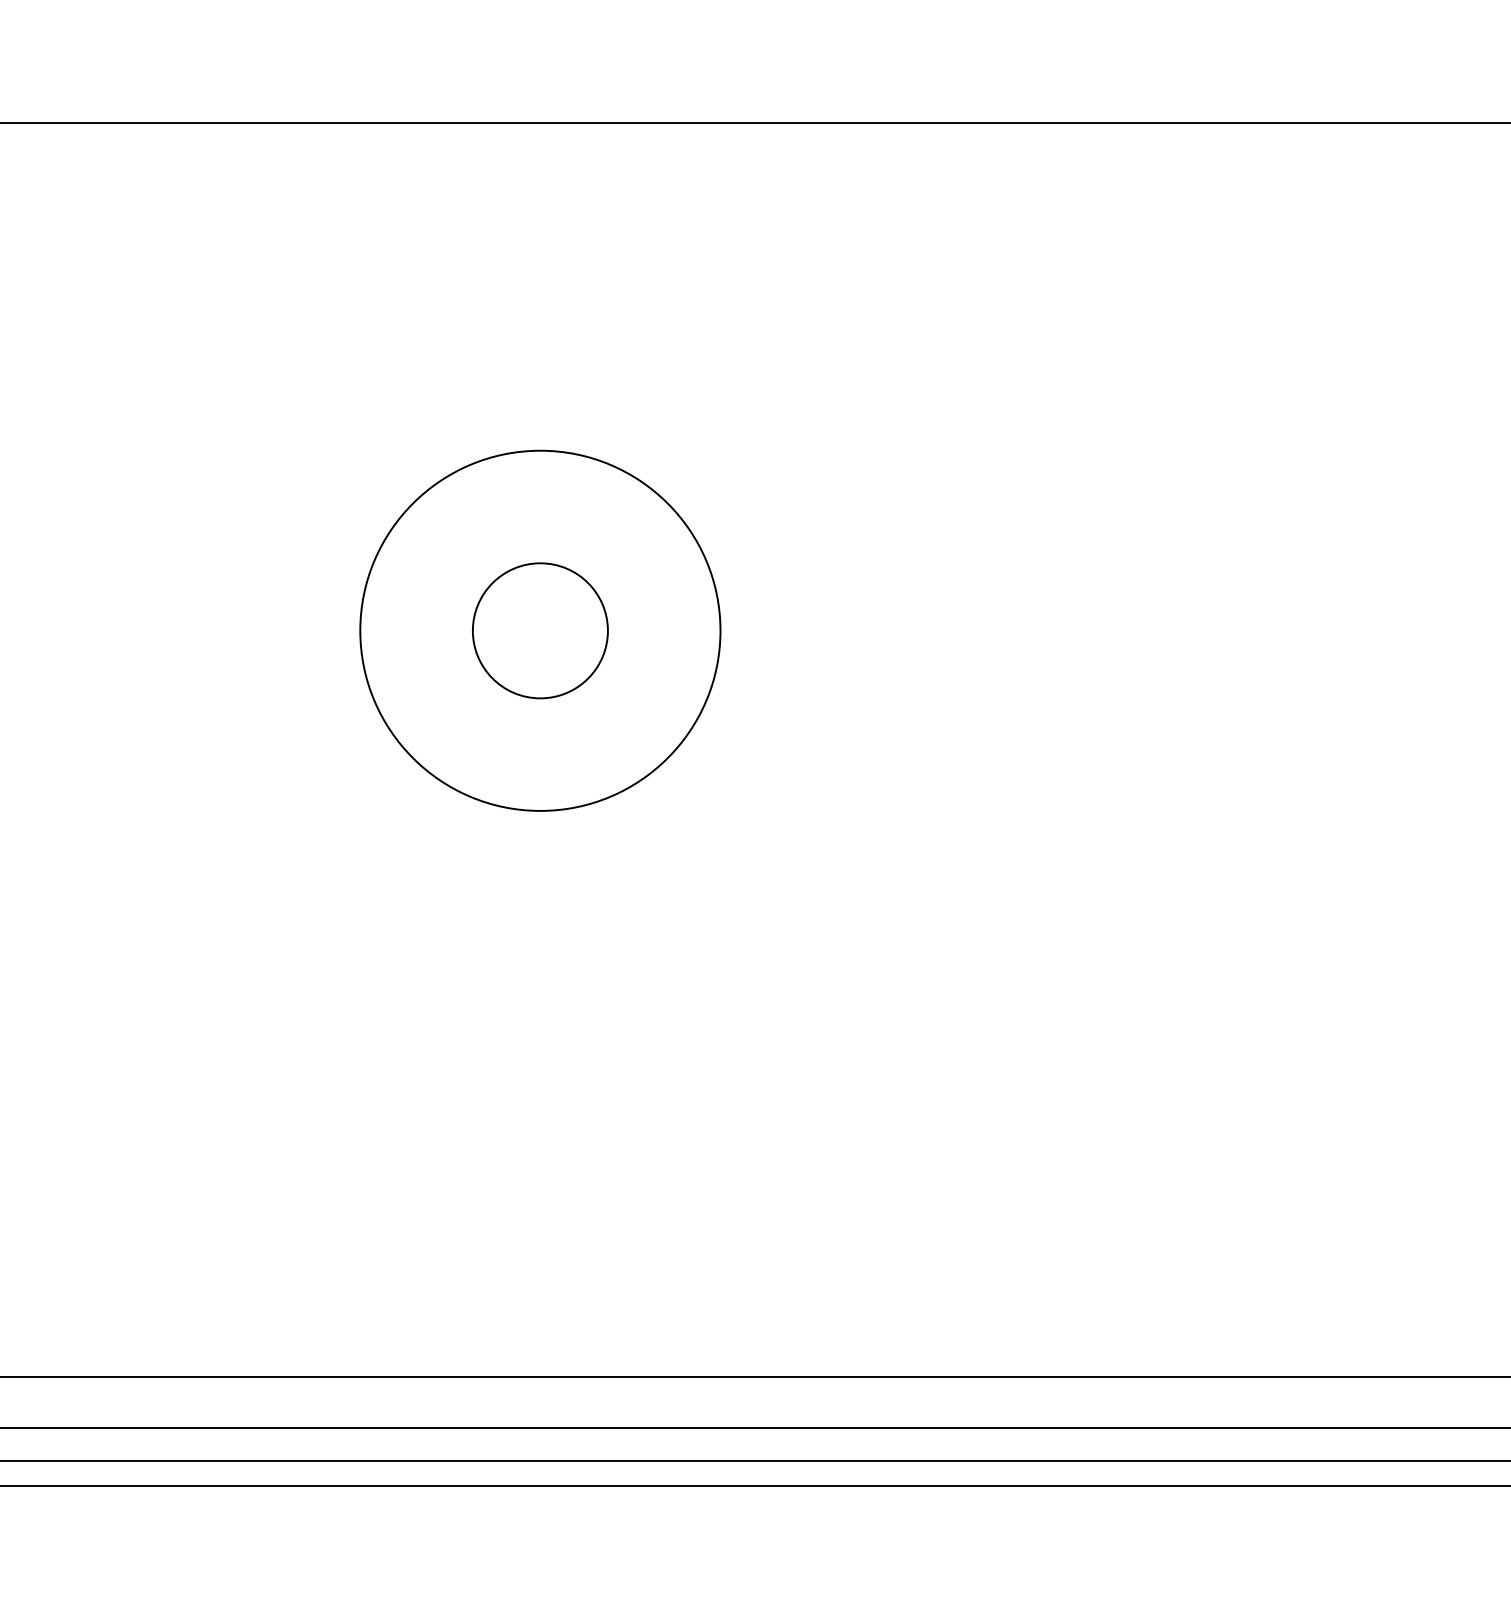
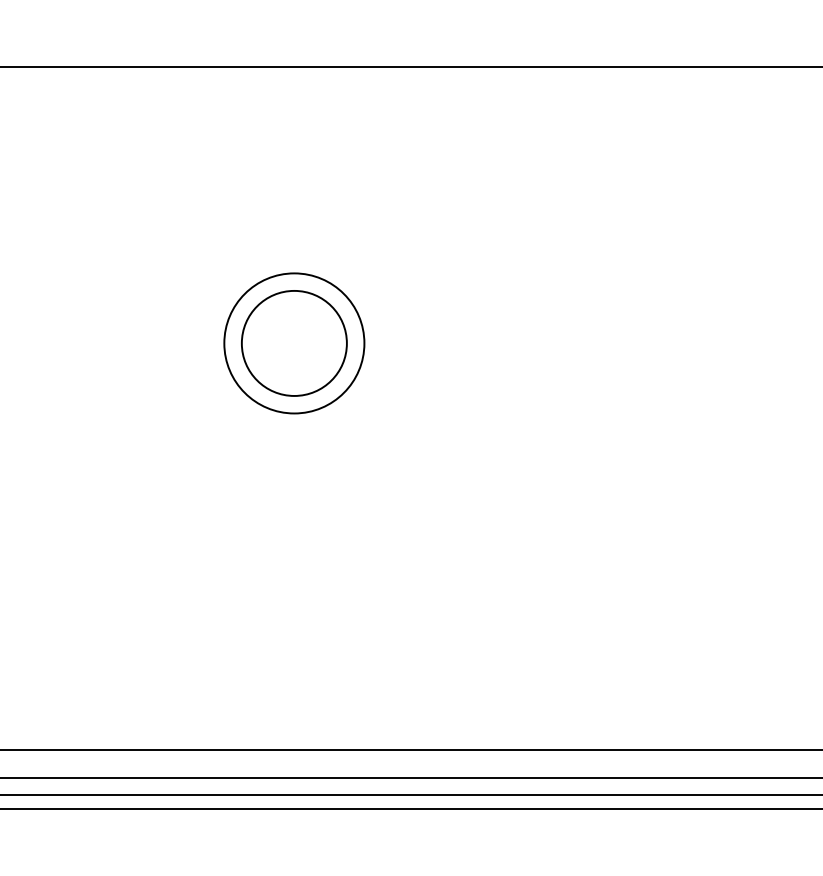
circle: (538, 629) -> (293, 342), size x1.43
circle: (540, 630) -> (294, 343), size x0.71

